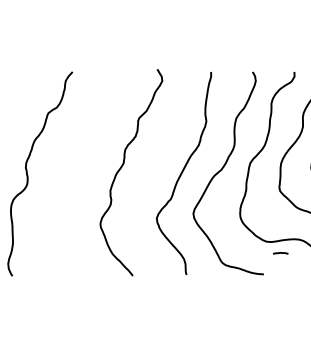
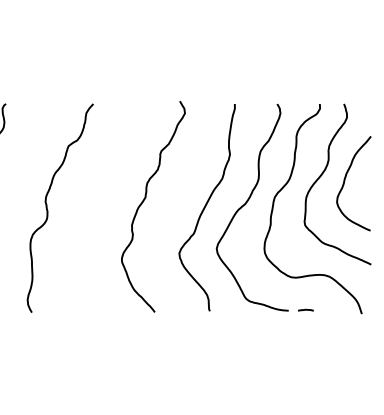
curve: (280, 252) -> (305, 309), moved

